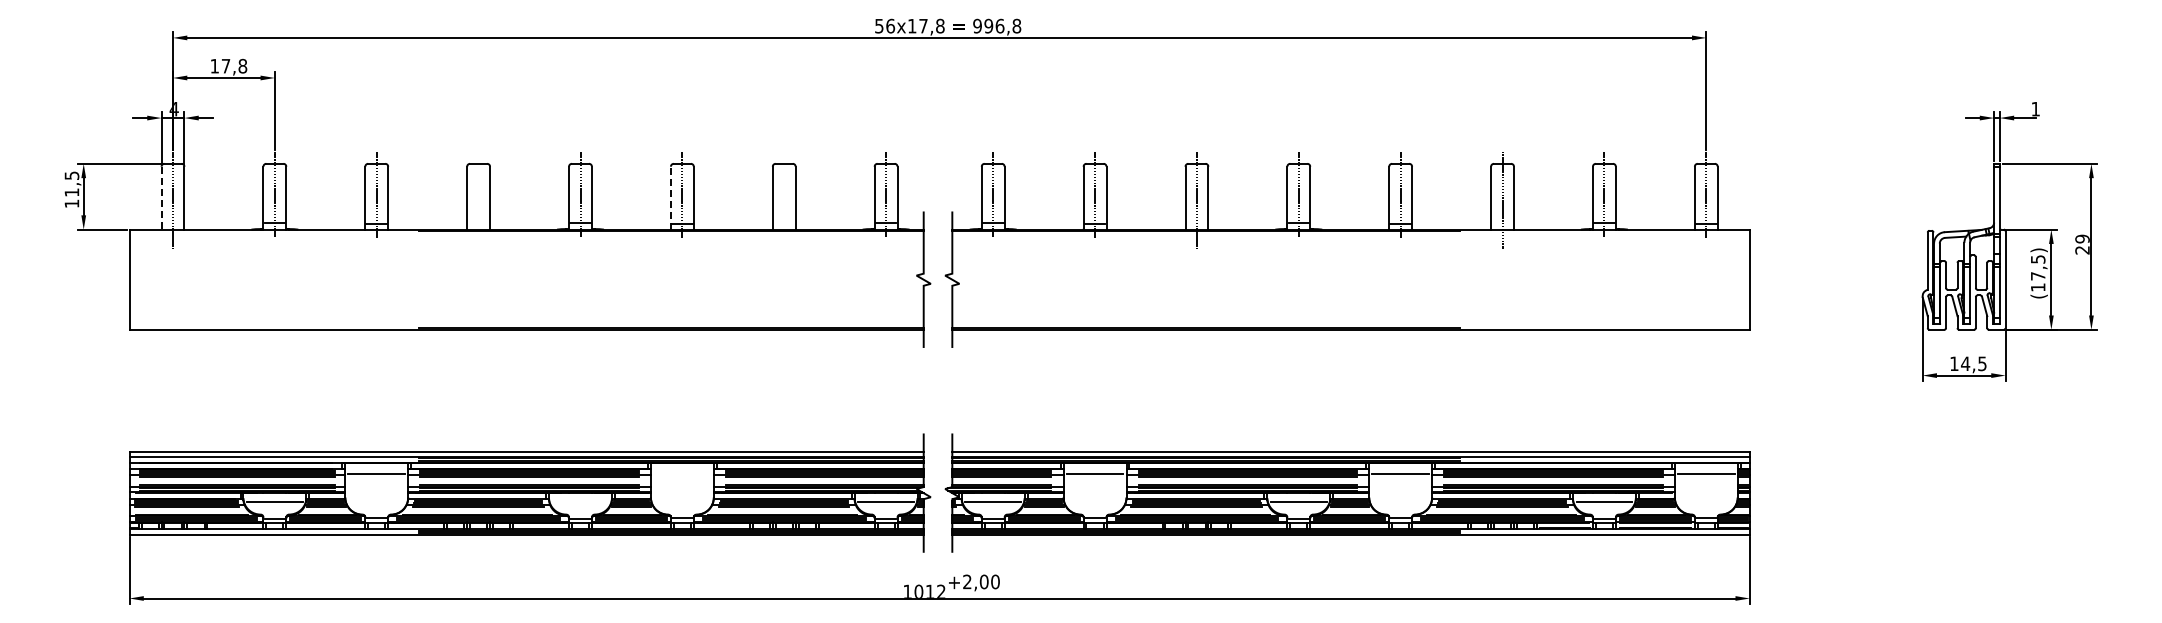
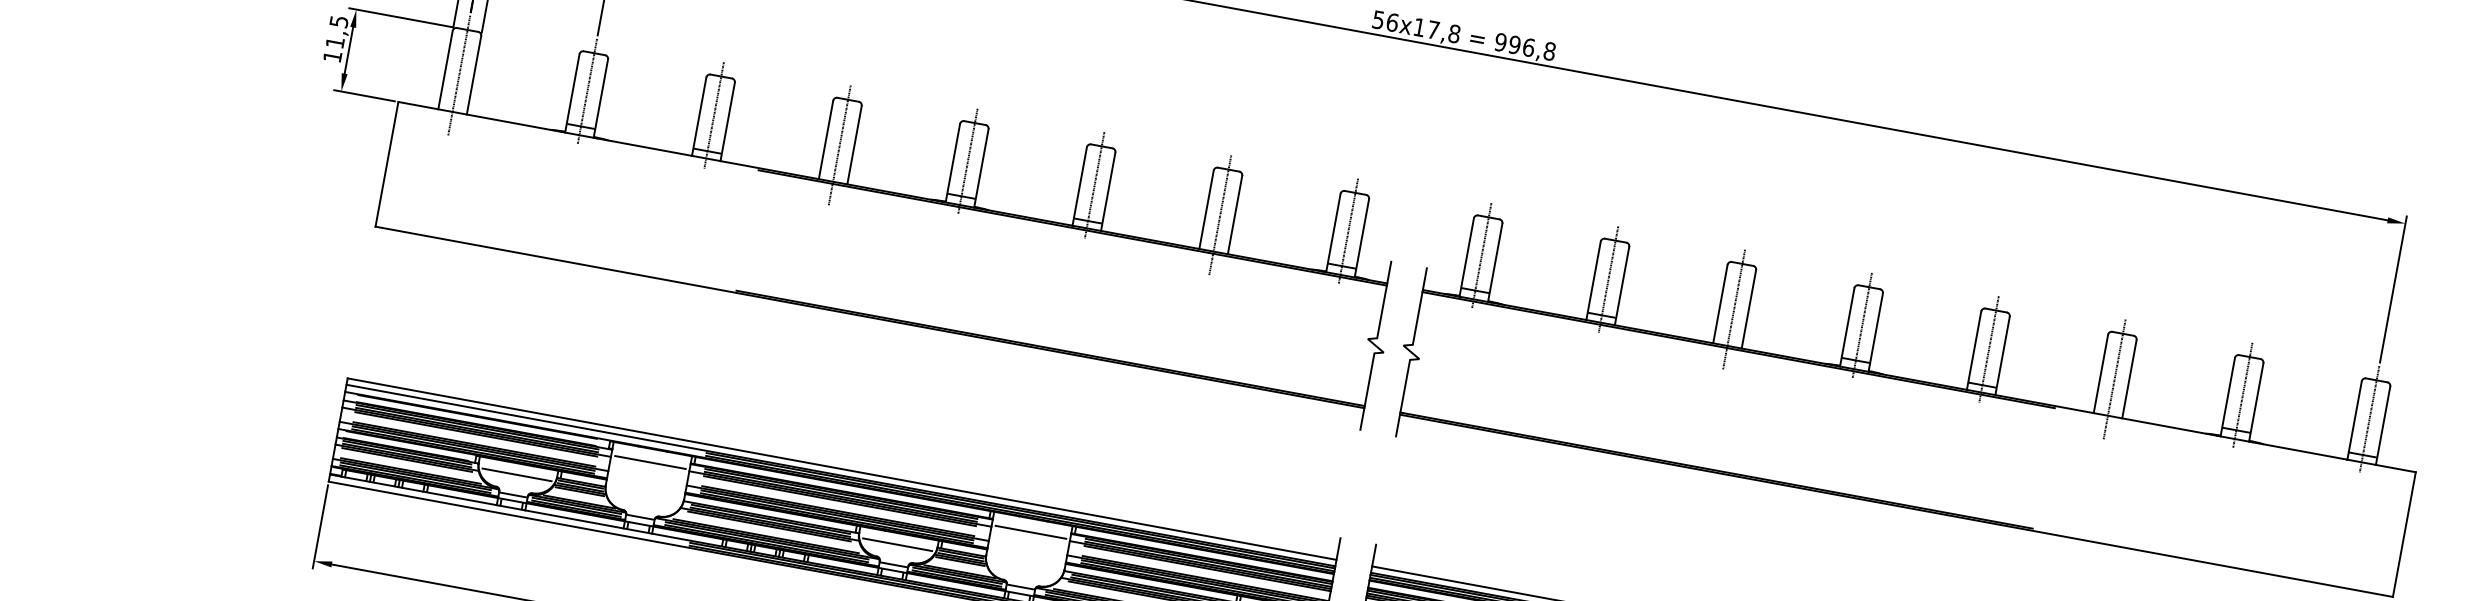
line: (670, 197) -> (1079, 185), dashed -> solid
line: (161, 198) -> (445, 70), dashed -> solid
line: (478, 200) -> (839, 145), added
line: (784, 200) -> (1220, 215), added
line: (682, 473) -> (1031, 531), added
line: (580, 502) -> (897, 544), added

